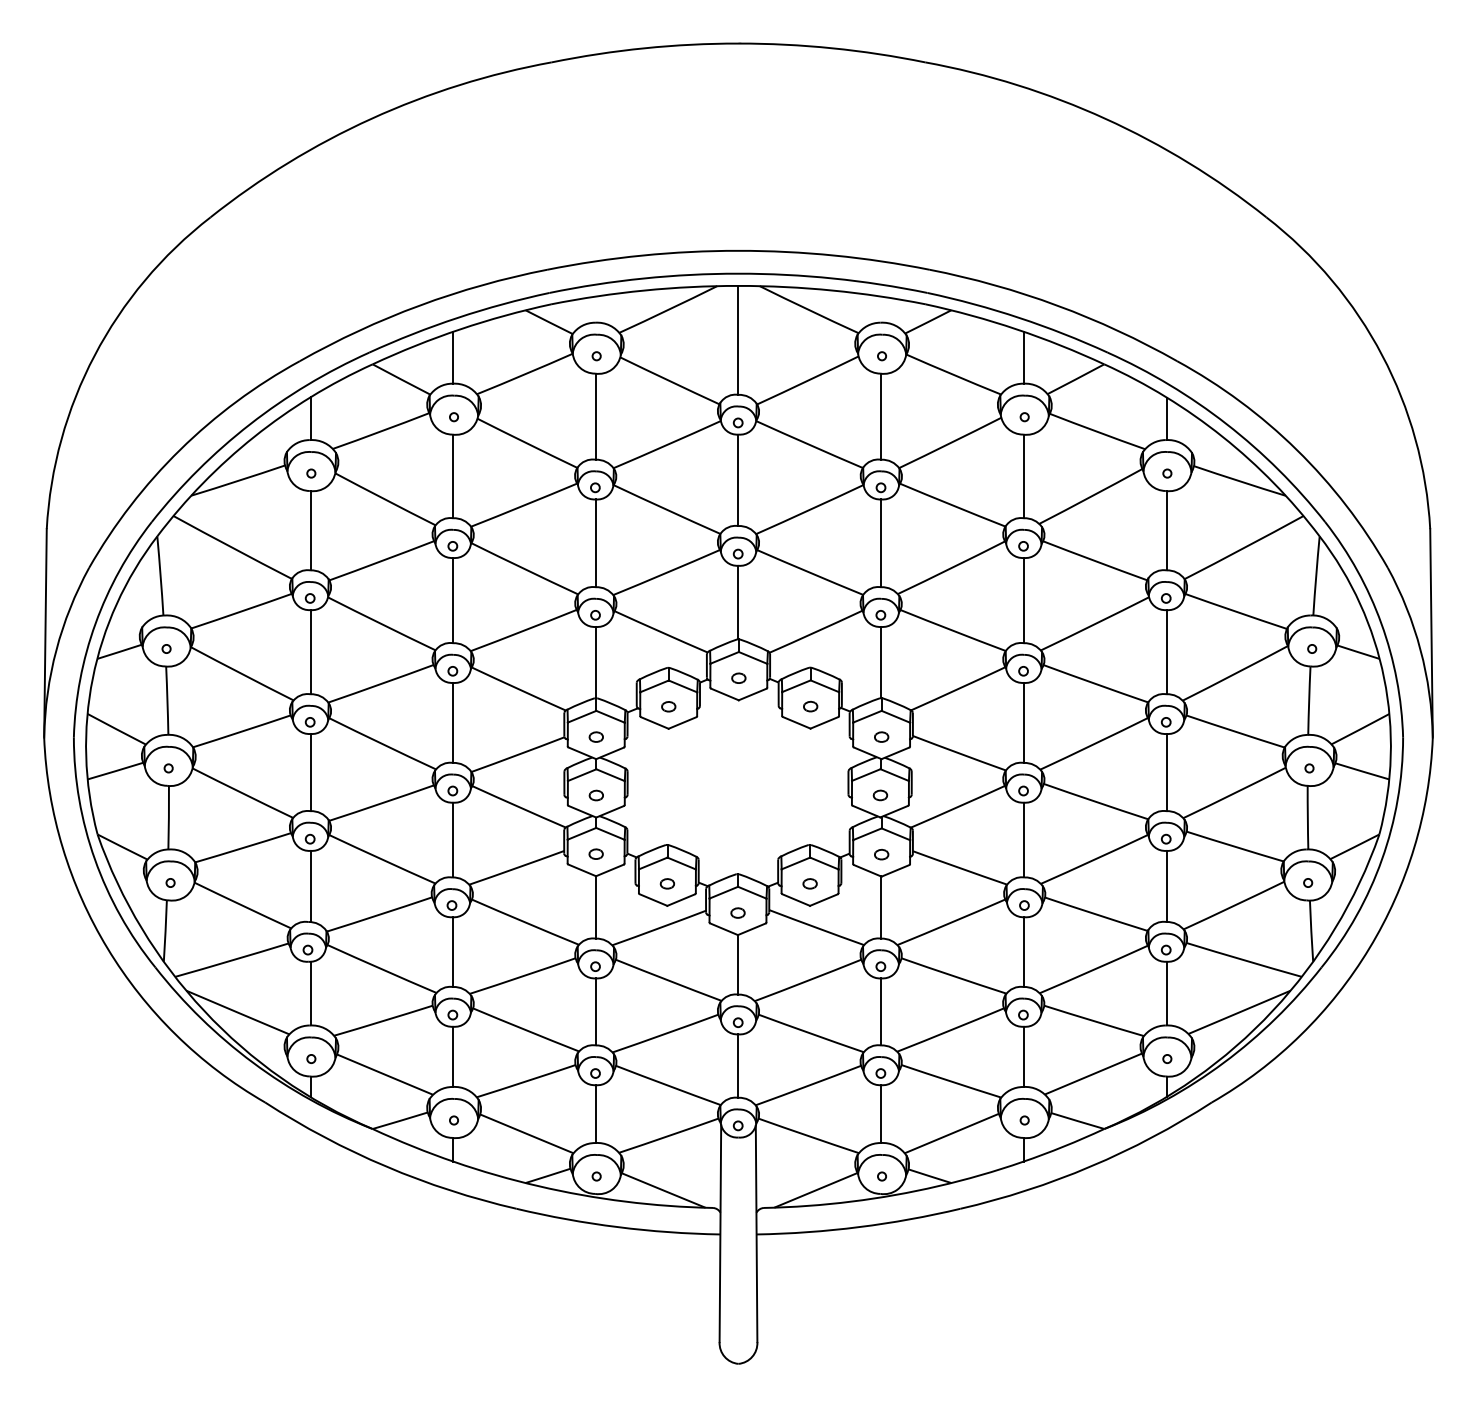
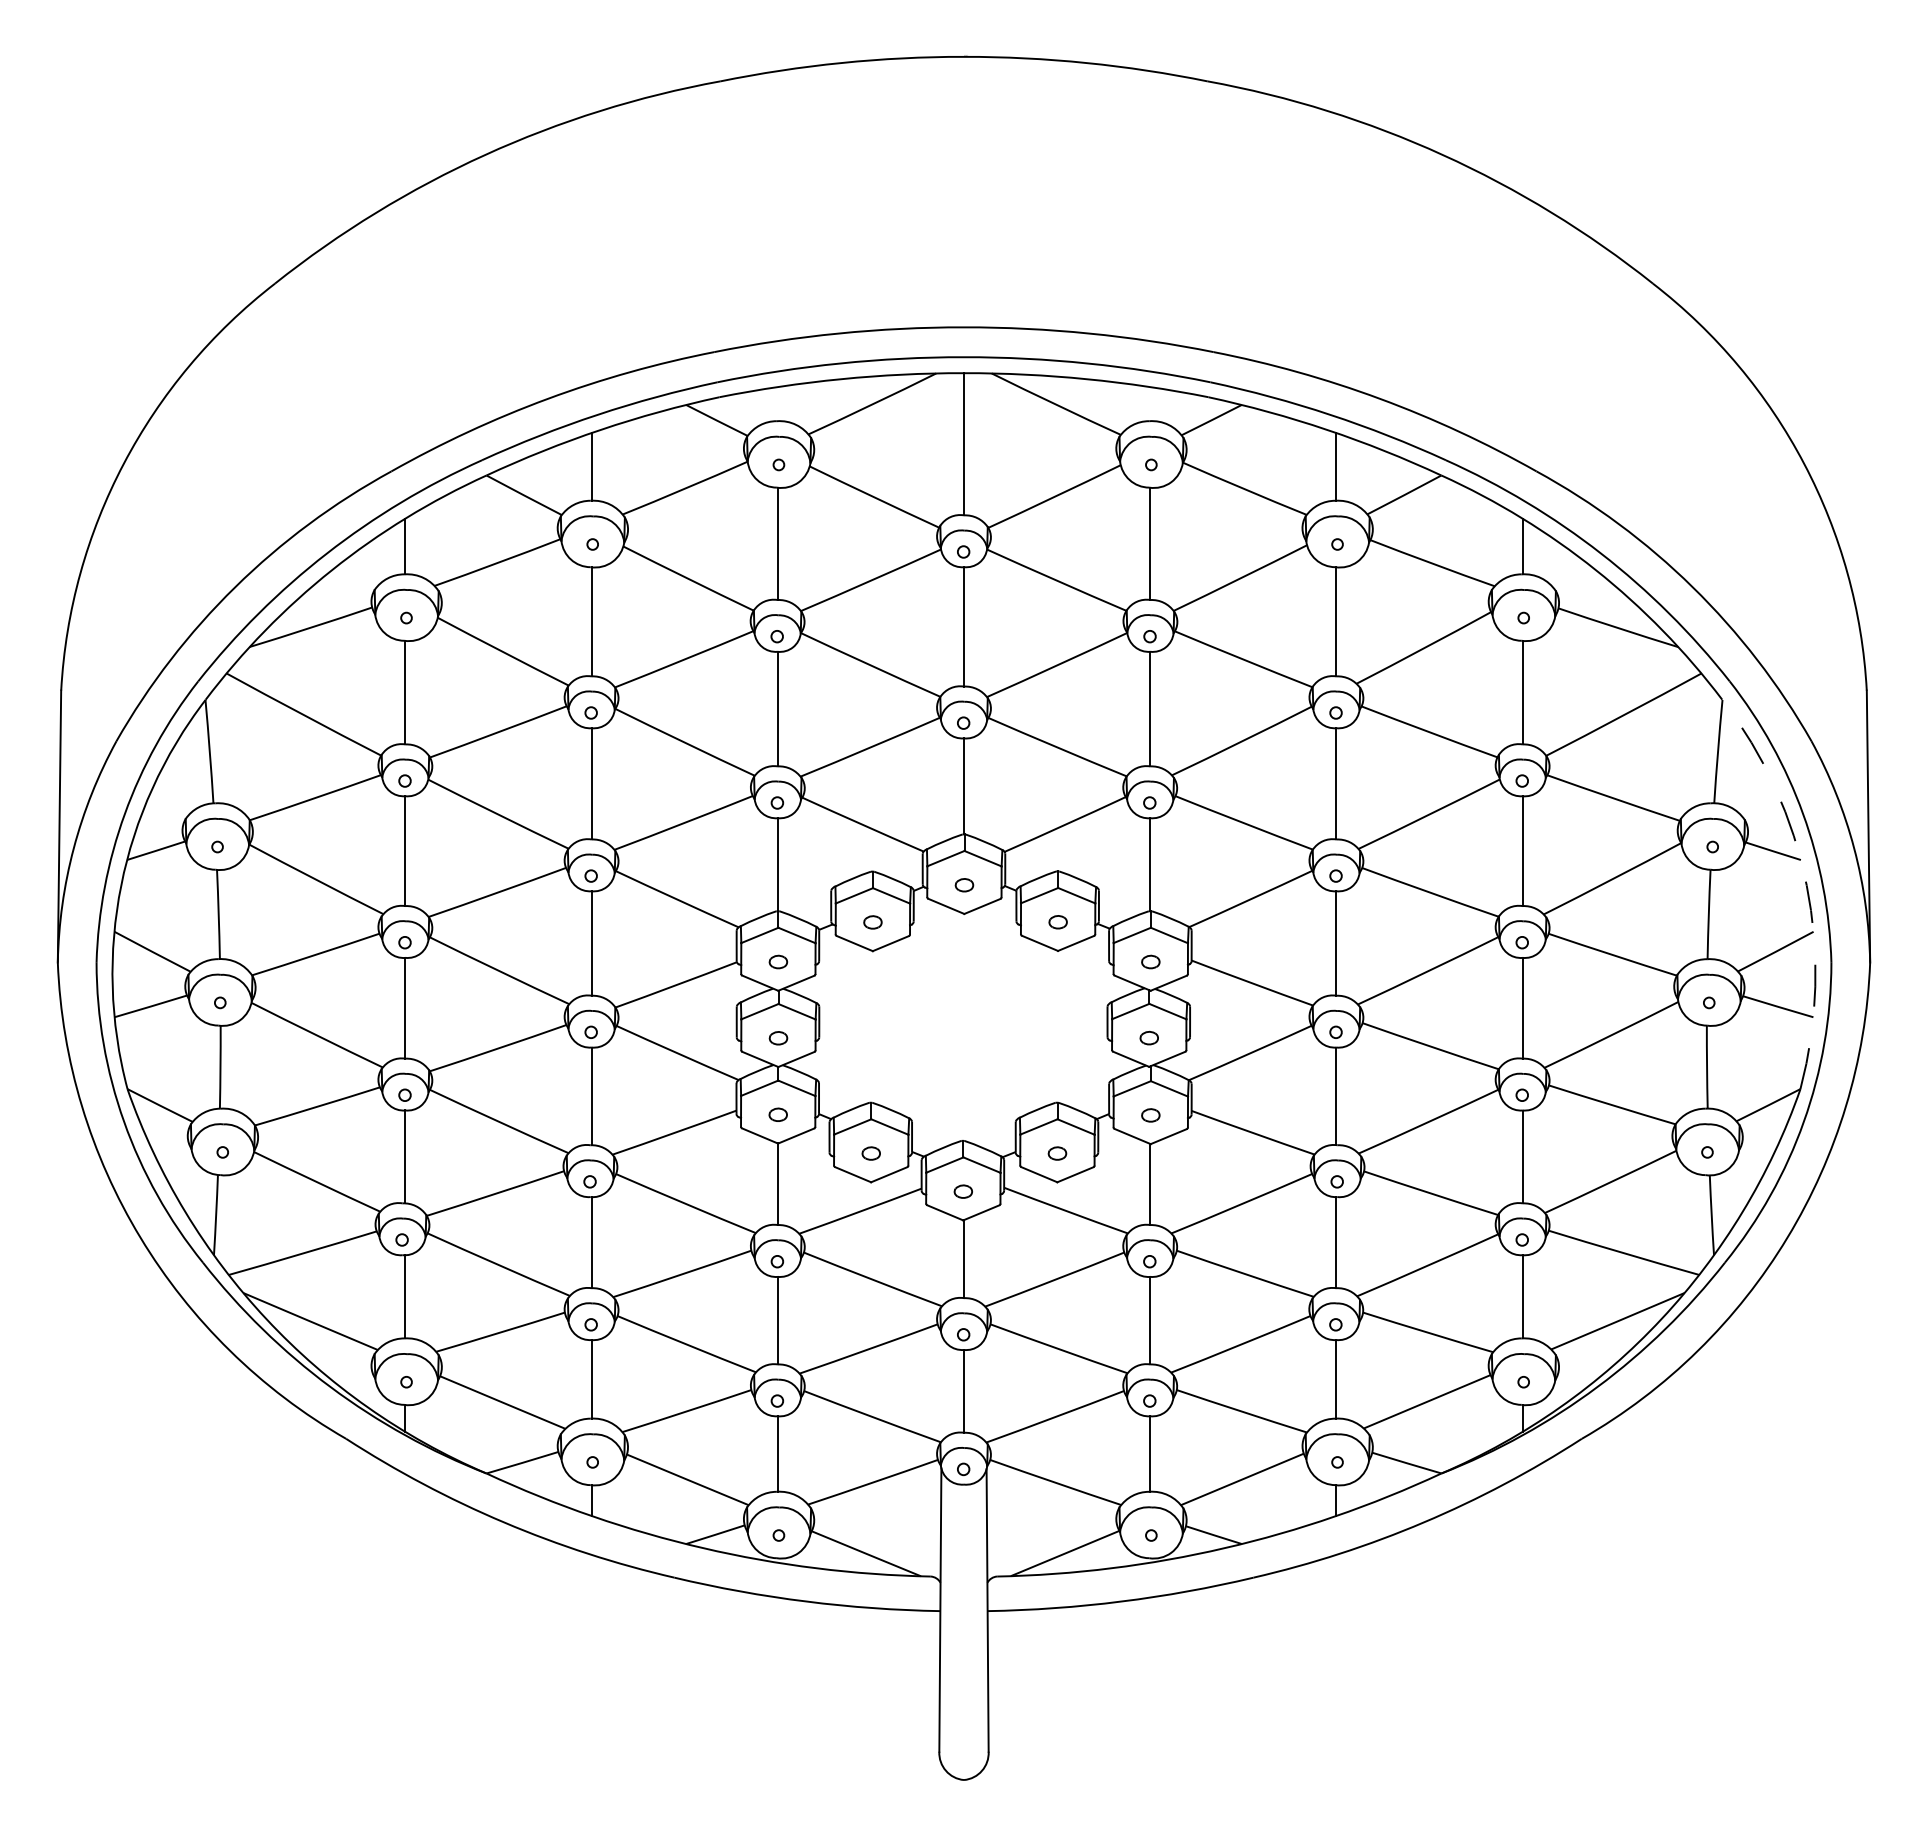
arc: (1384, 678) -> (1806, 885), solid -> dashed

